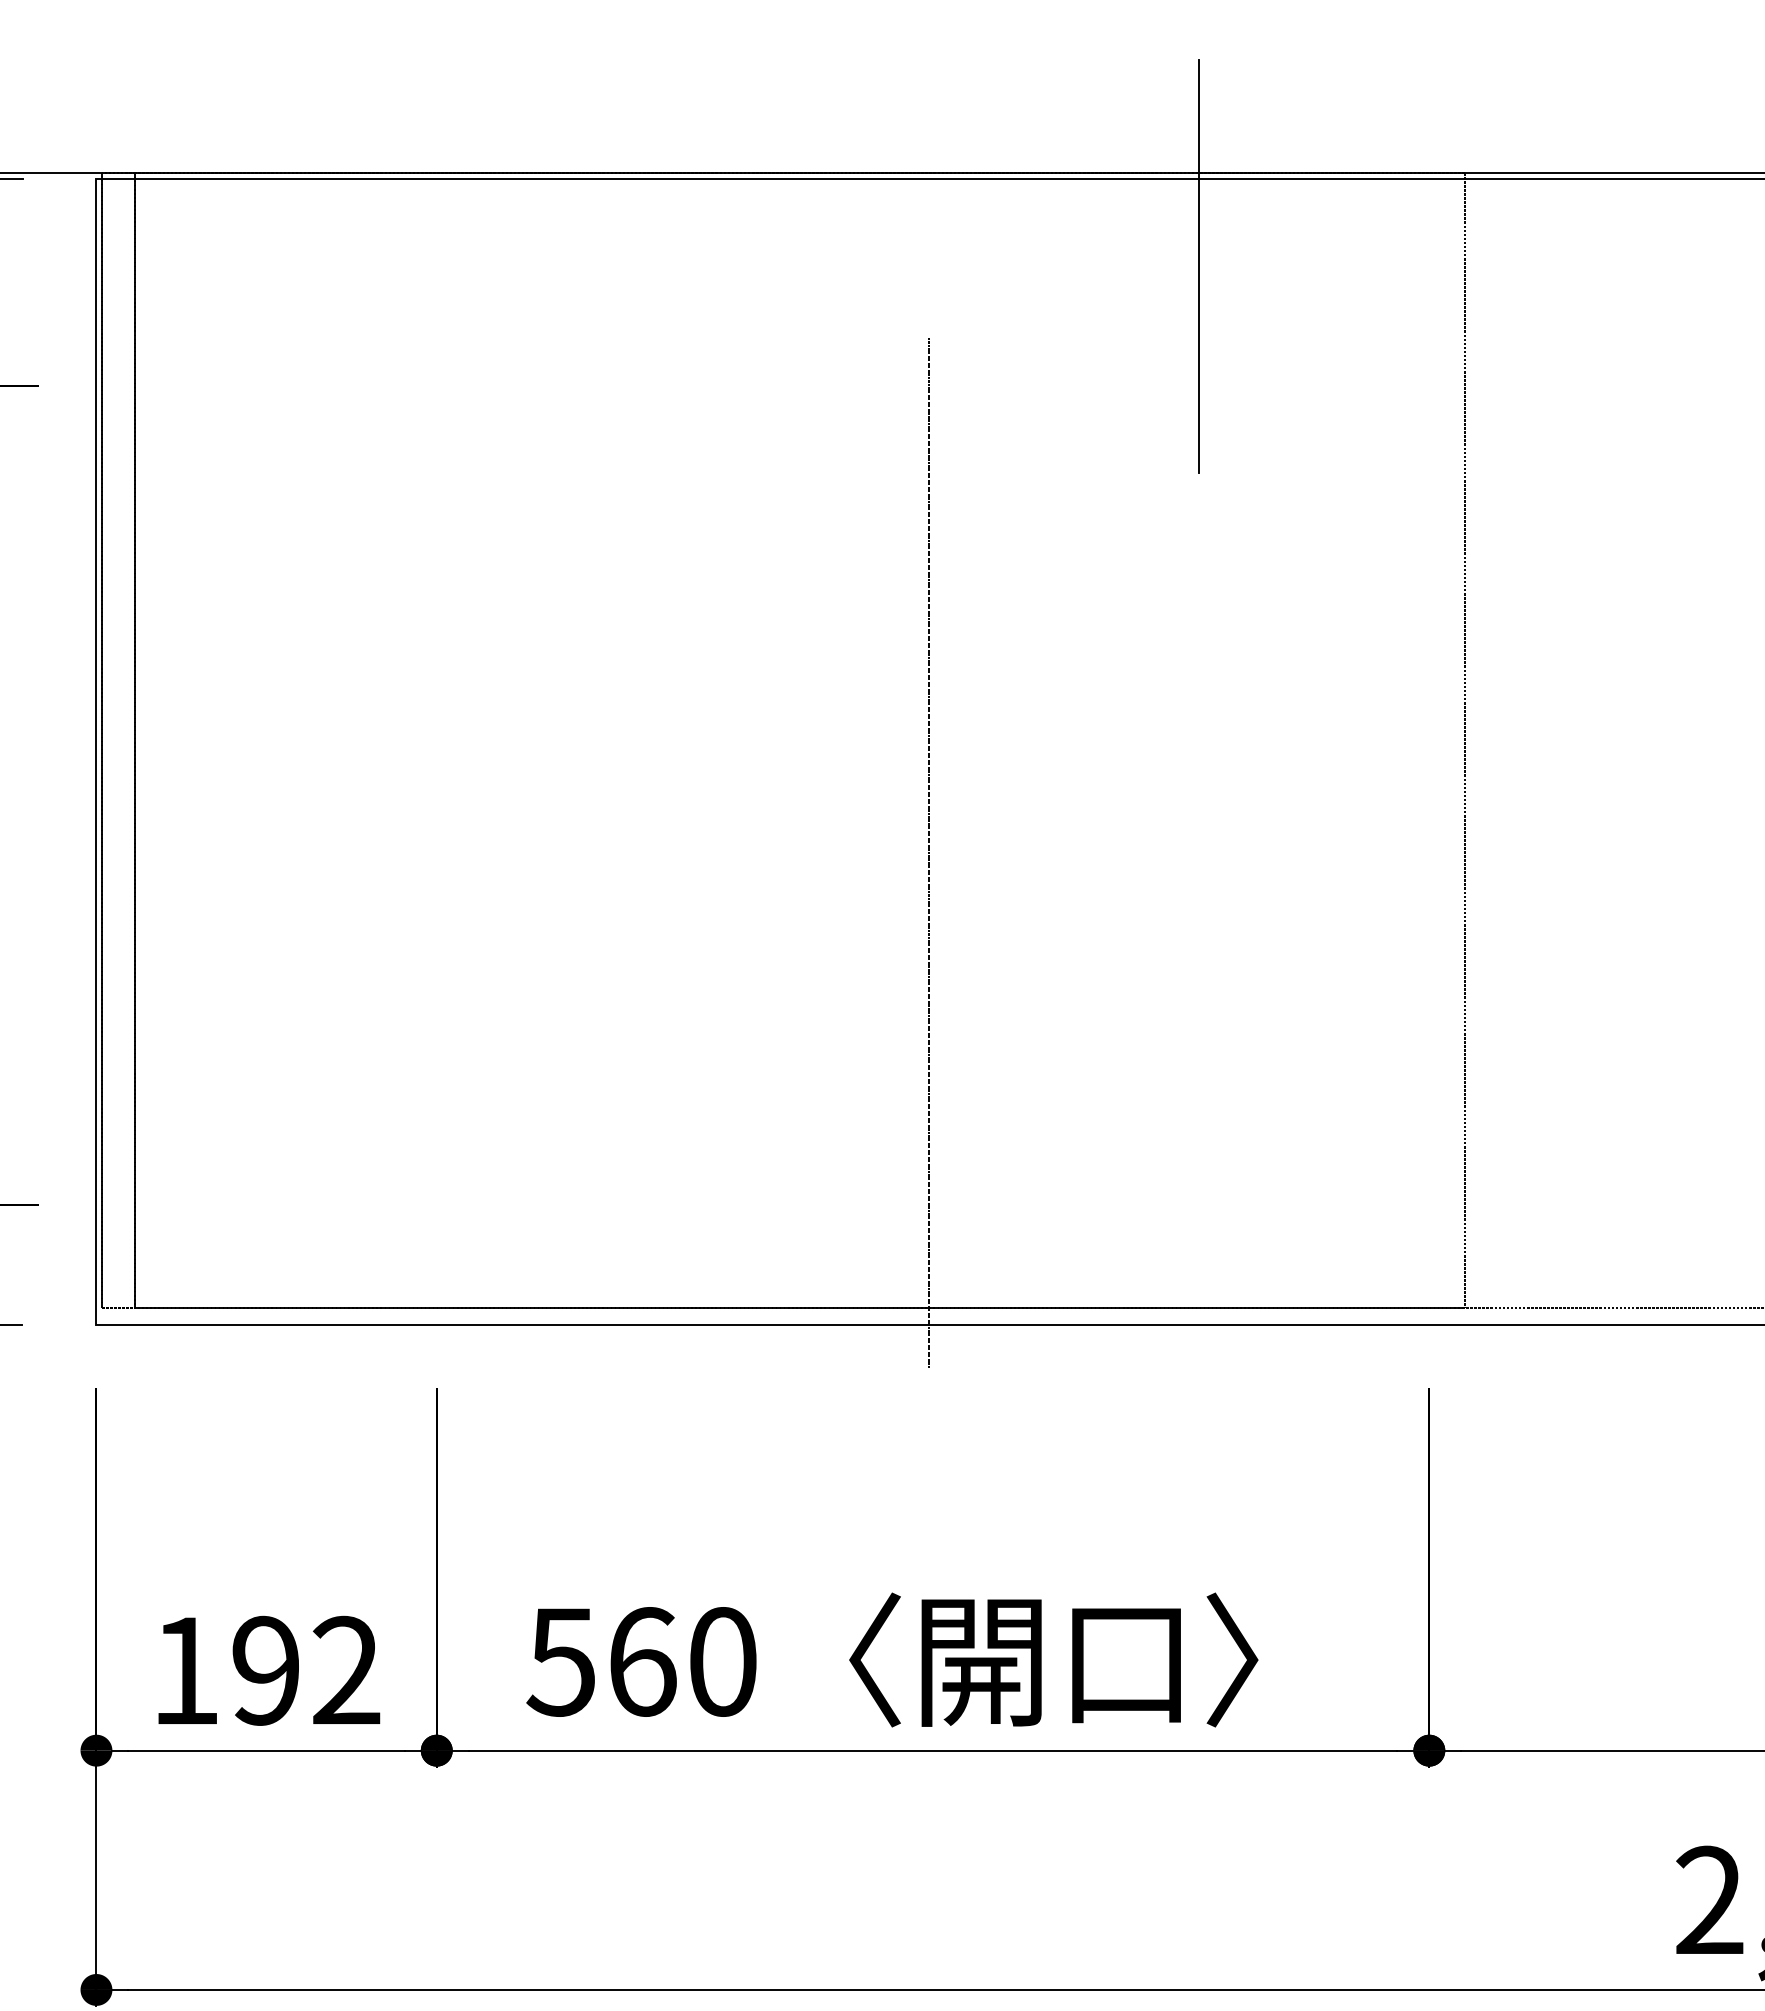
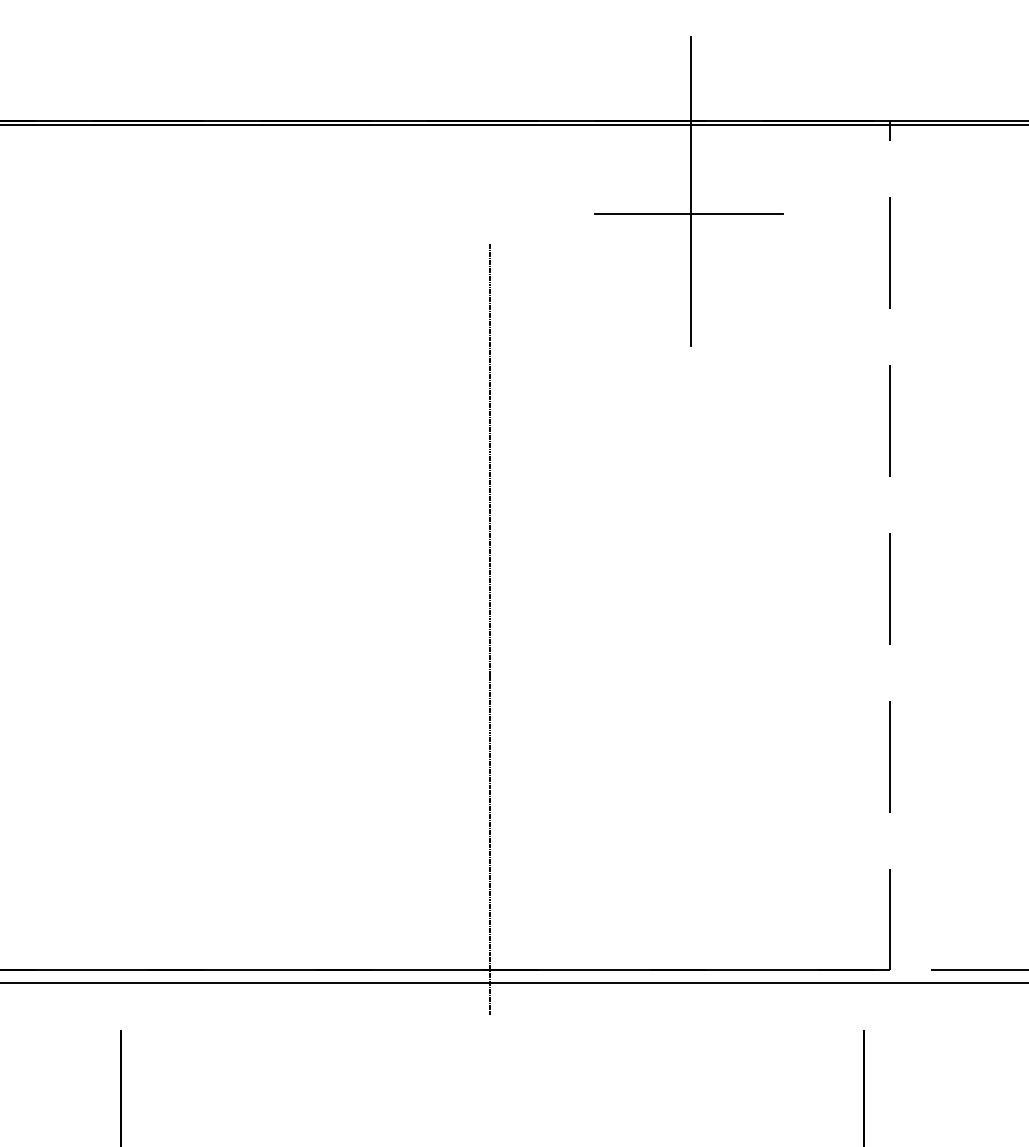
line: (1195, 297) -> (688, 214), added

